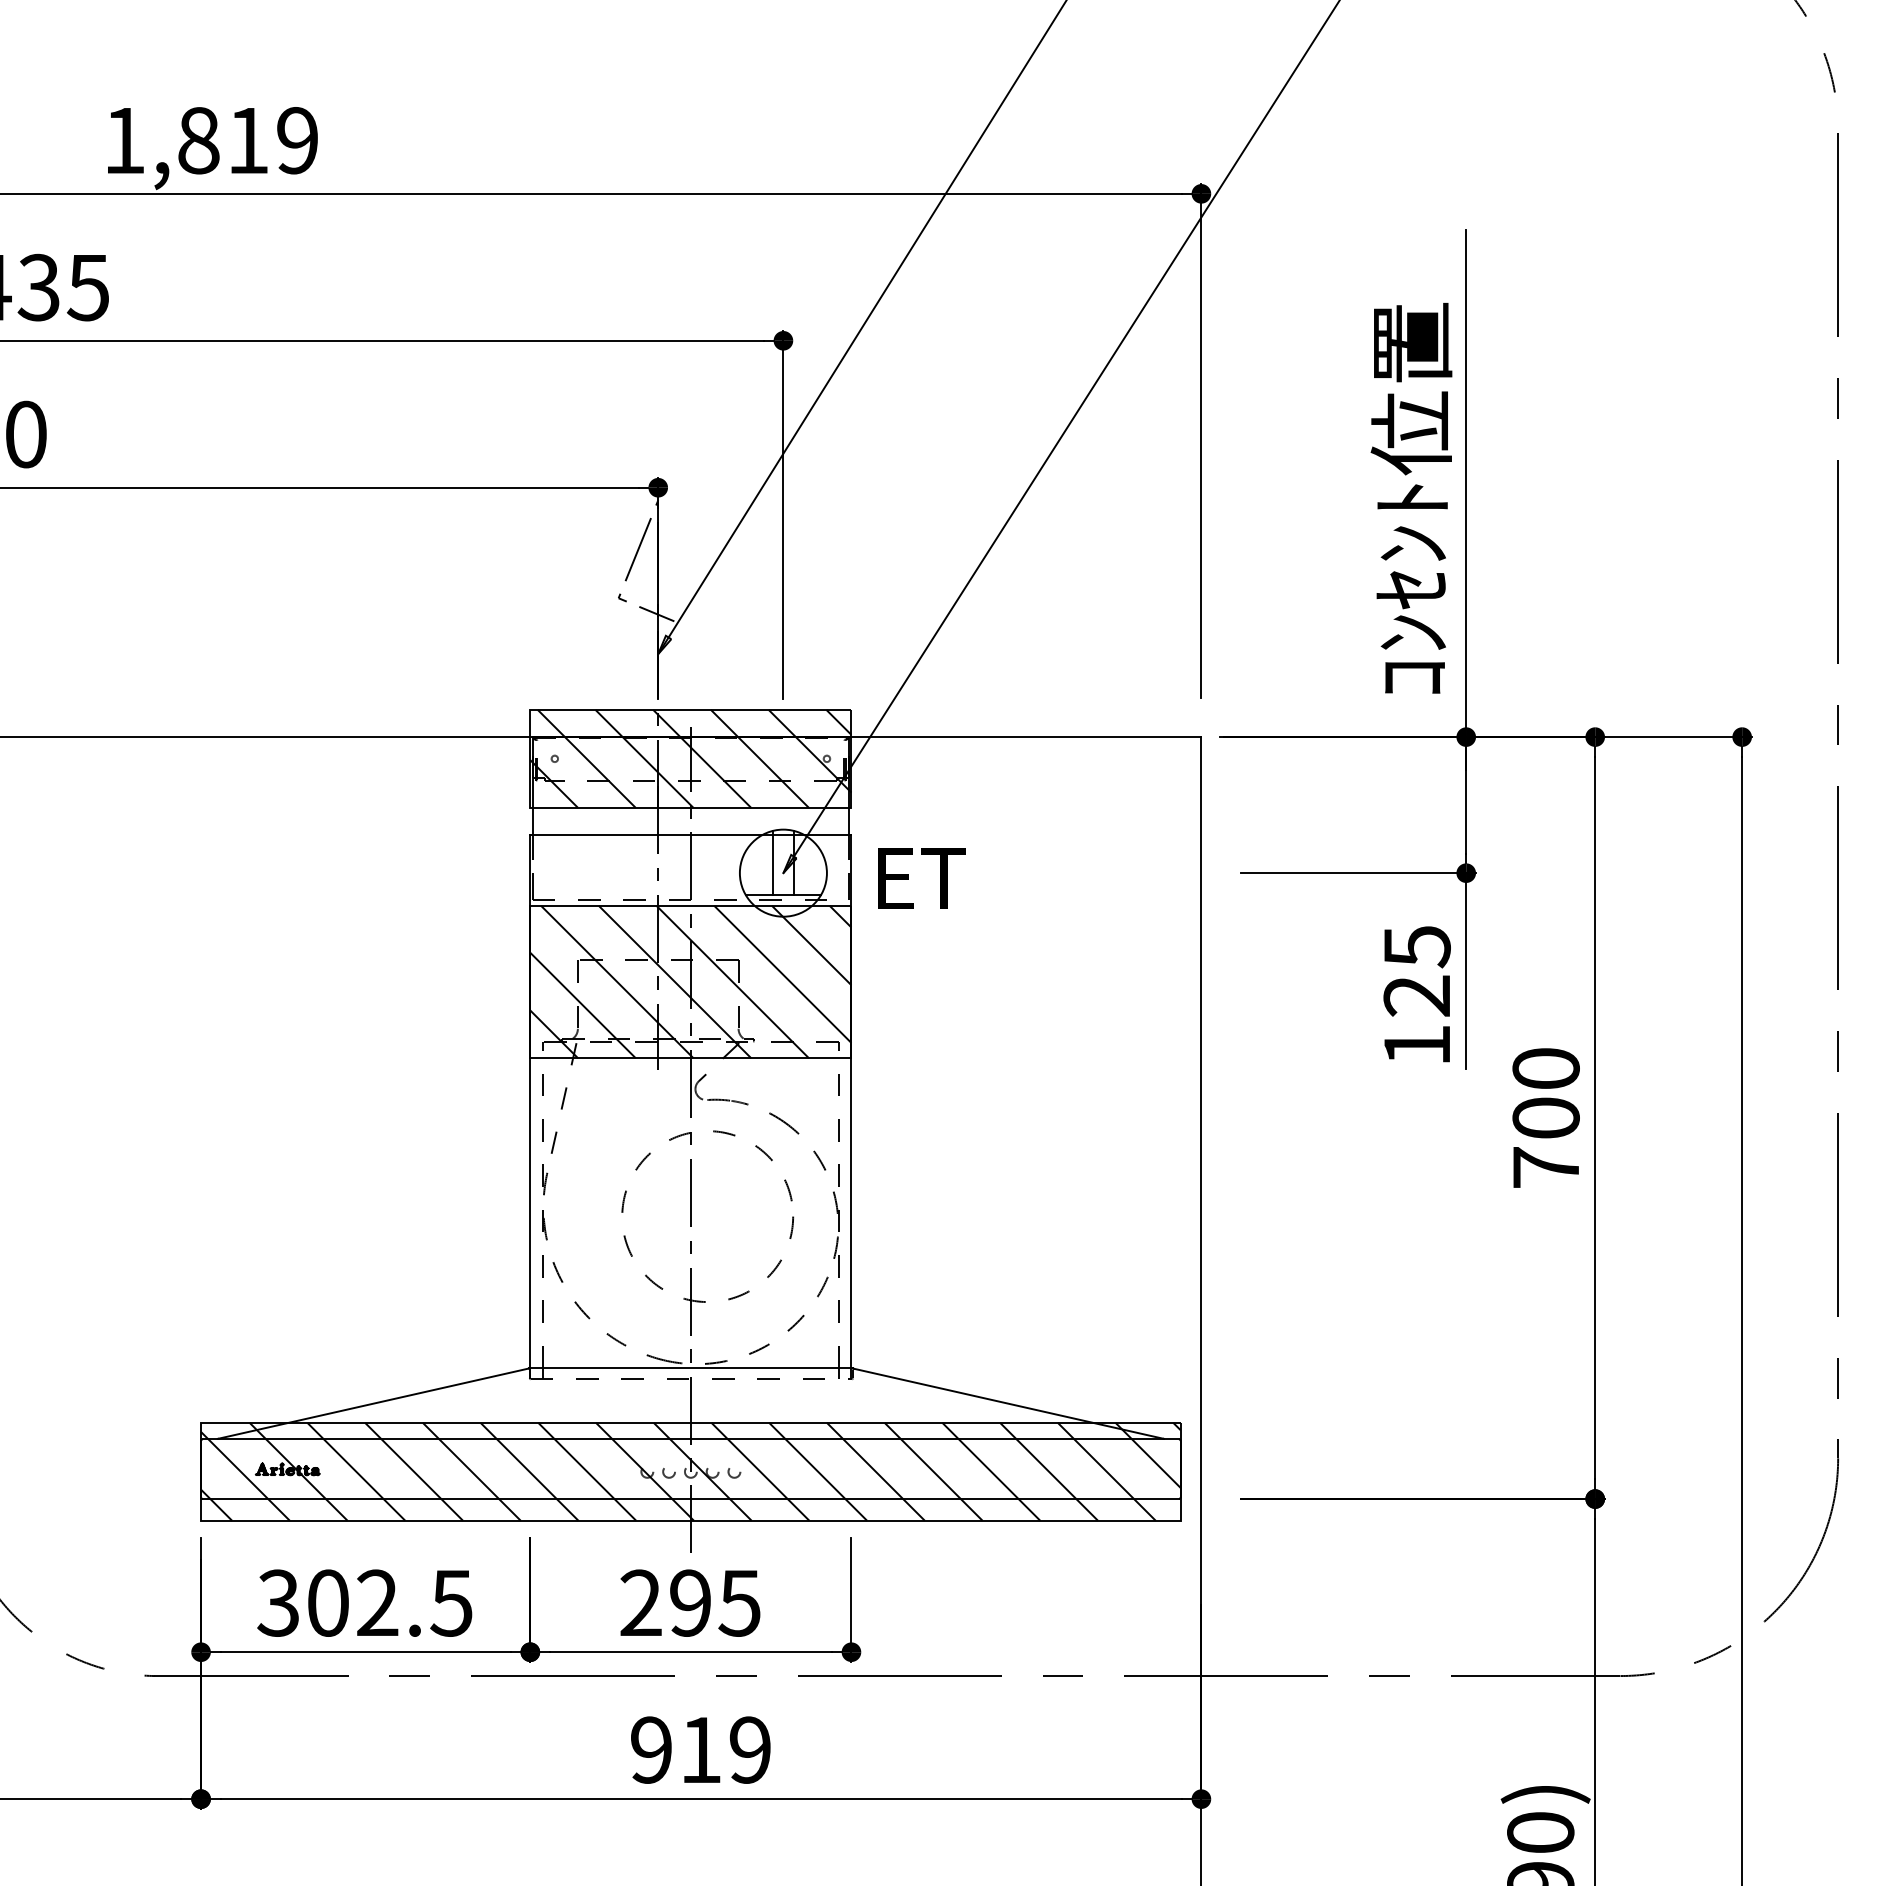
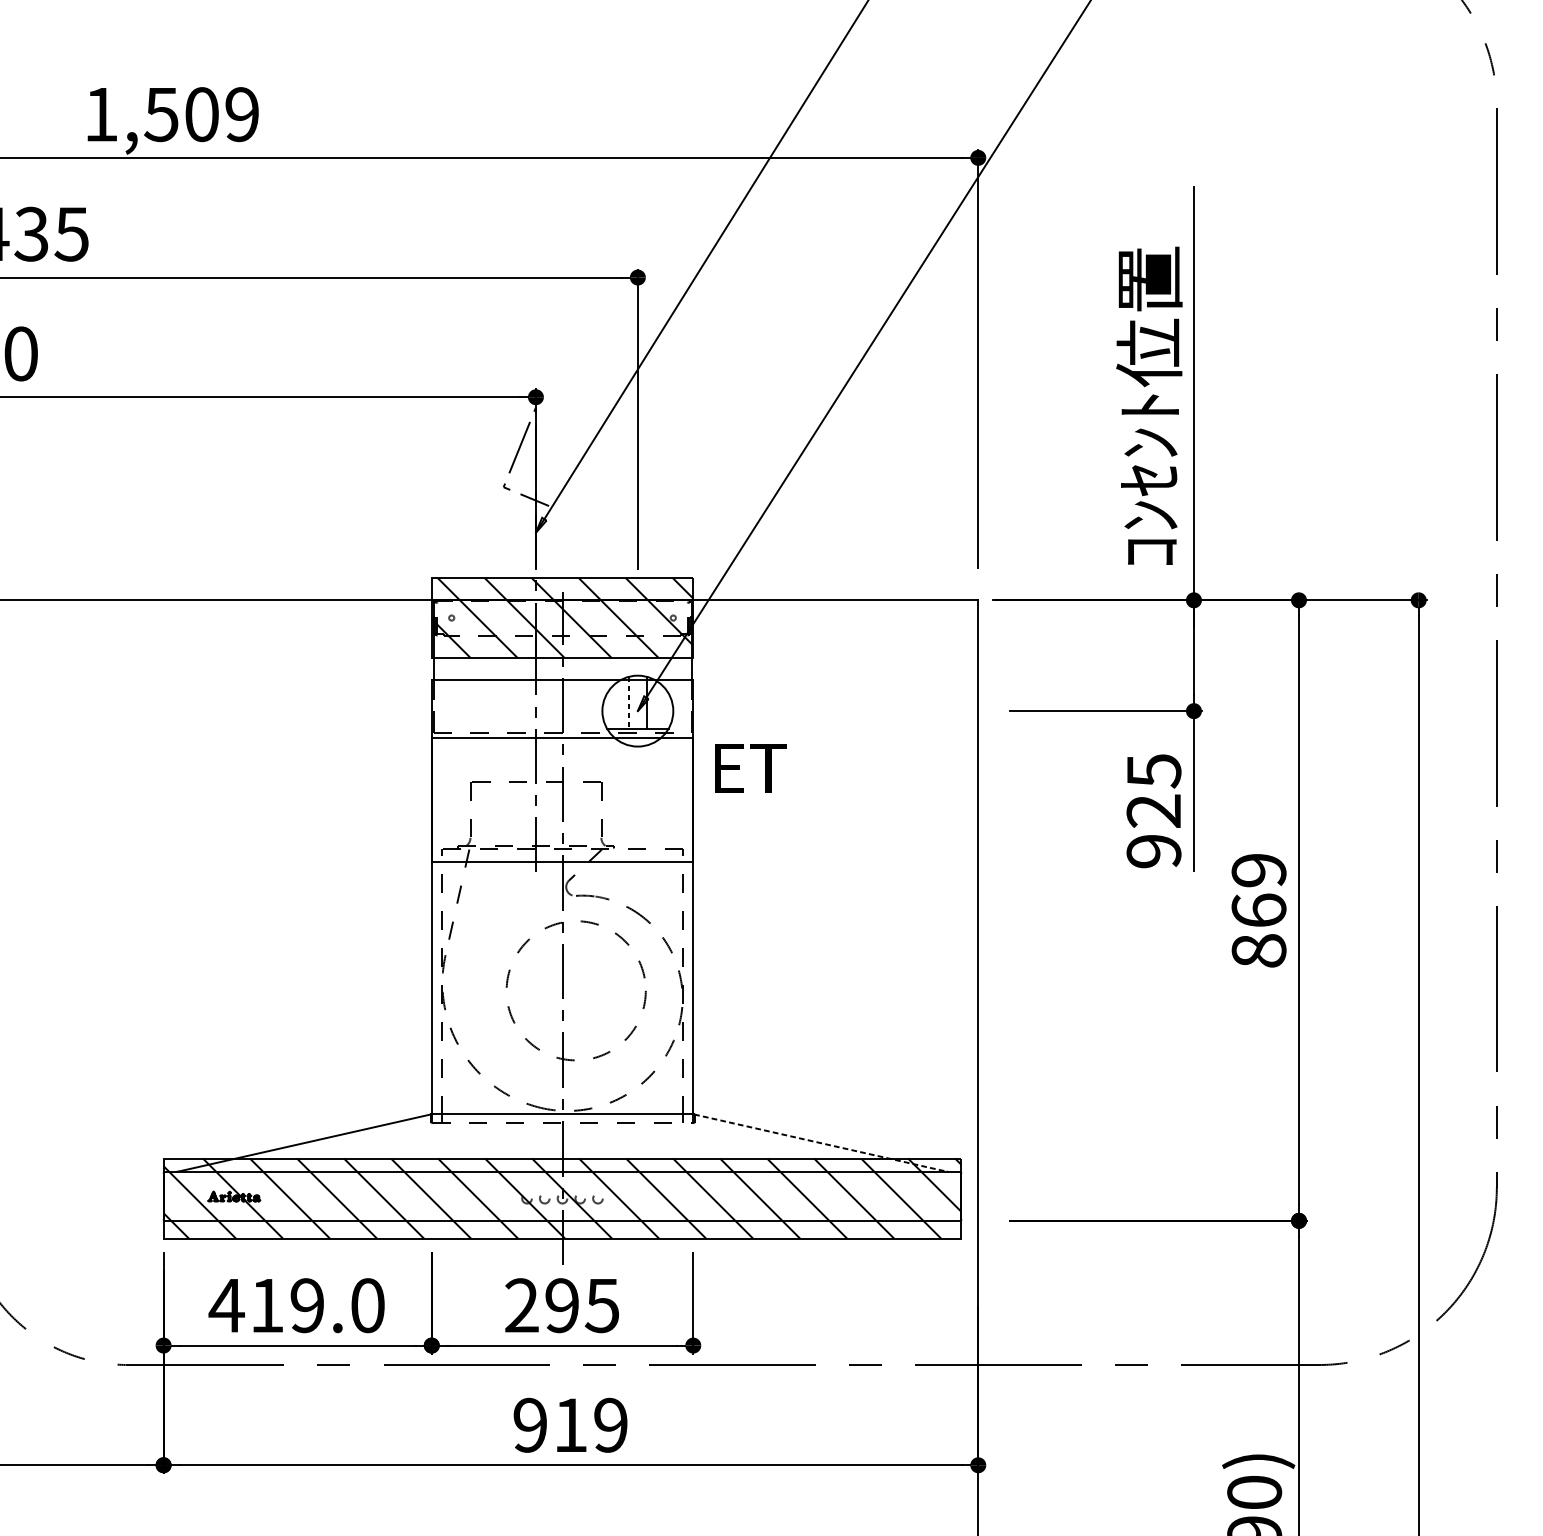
text: (222, 140) -> (181, 114), 1,819 -> 1,509
line: (772, 862) -> (628, 702), solid -> dashed
text: (921, 878) -> (750, 768), moved
hatch: (690, 981) -> (562, 799), removed
text: (1416, 1045) -> (1153, 851), 125 -> 925
text: (1545, 1118) -> (1258, 910), 700 -> 869
line: (1008, 1403) -> (821, 1143), solid -> dashed
text: (364, 1602) -> (296, 1305), 302.5 -> 419.0

